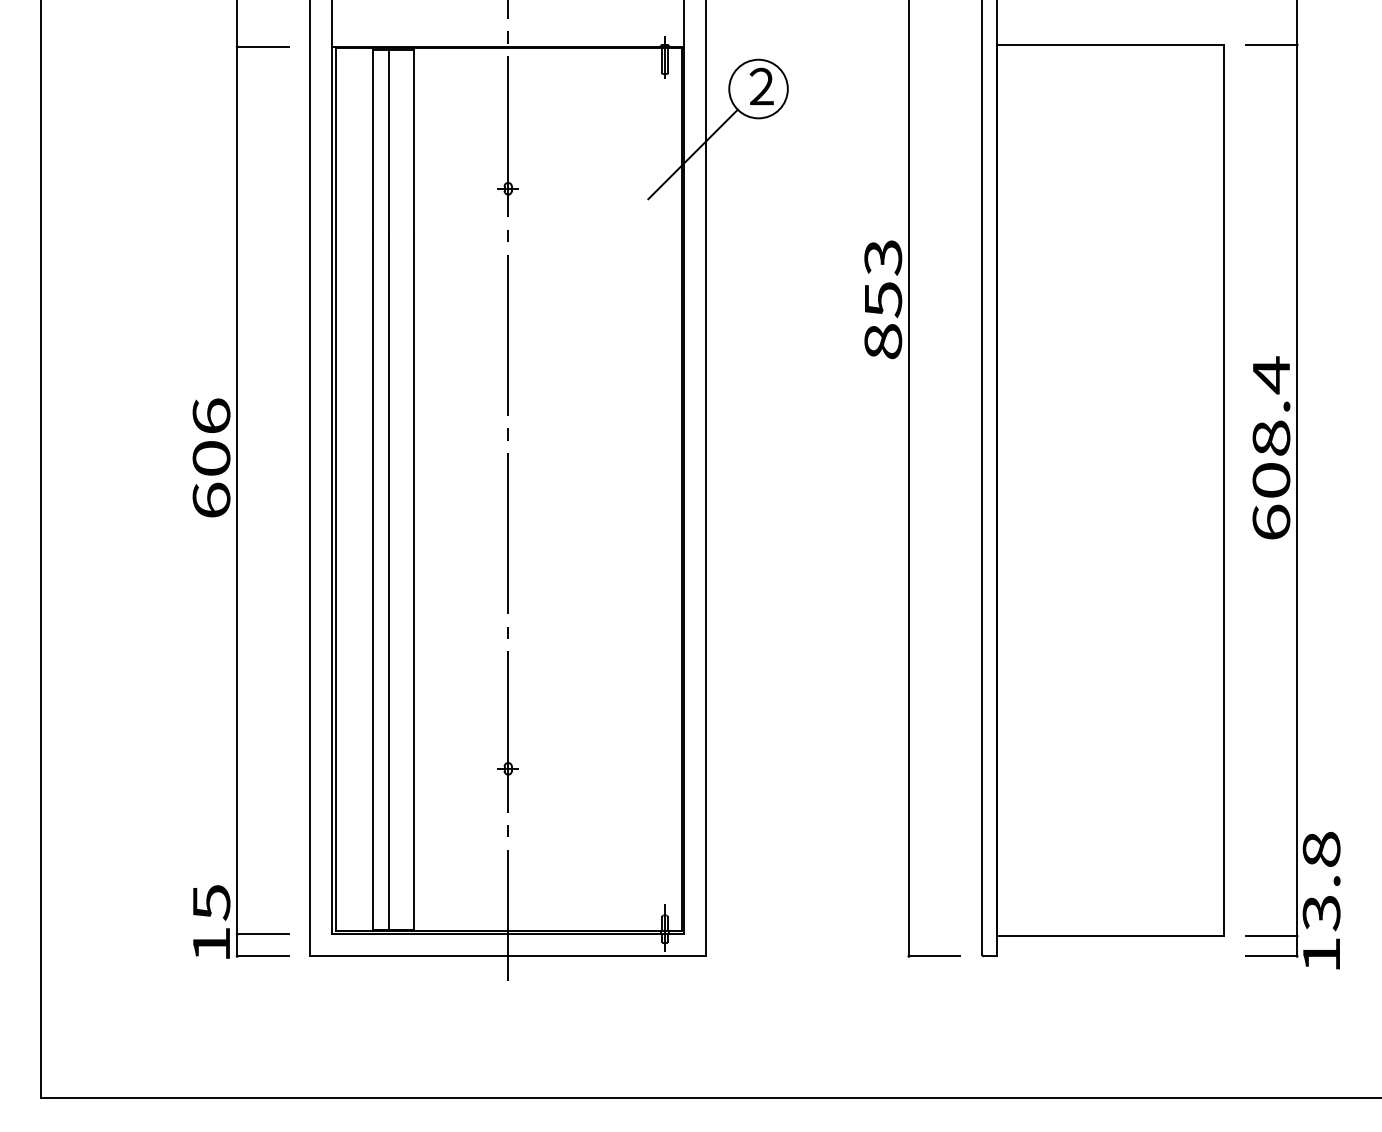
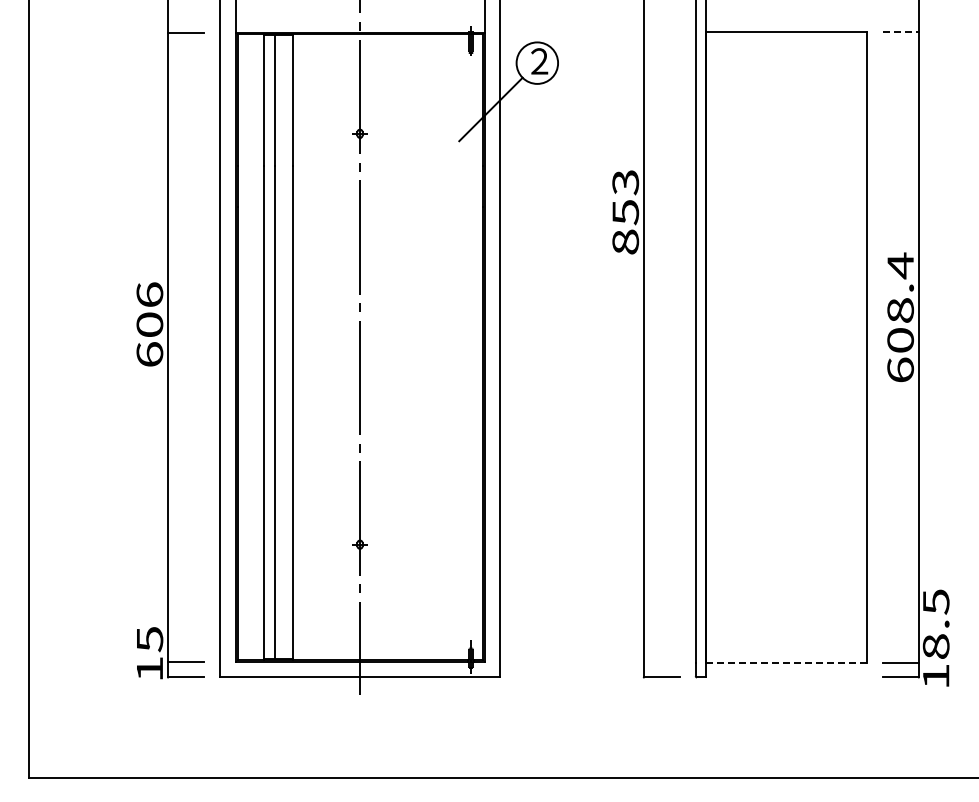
line: (1272, 44) -> (901, 31), solid -> dashed
text: (1320, 881) -> (935, 624), 13.8 -> 18.5
line: (1111, 936) -> (787, 663), solid -> dashed

